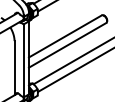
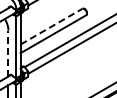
line: (65, 36) -> (51, 26), solid -> dashed
line: (14, 68) -> (8, 53), solid -> dashed

